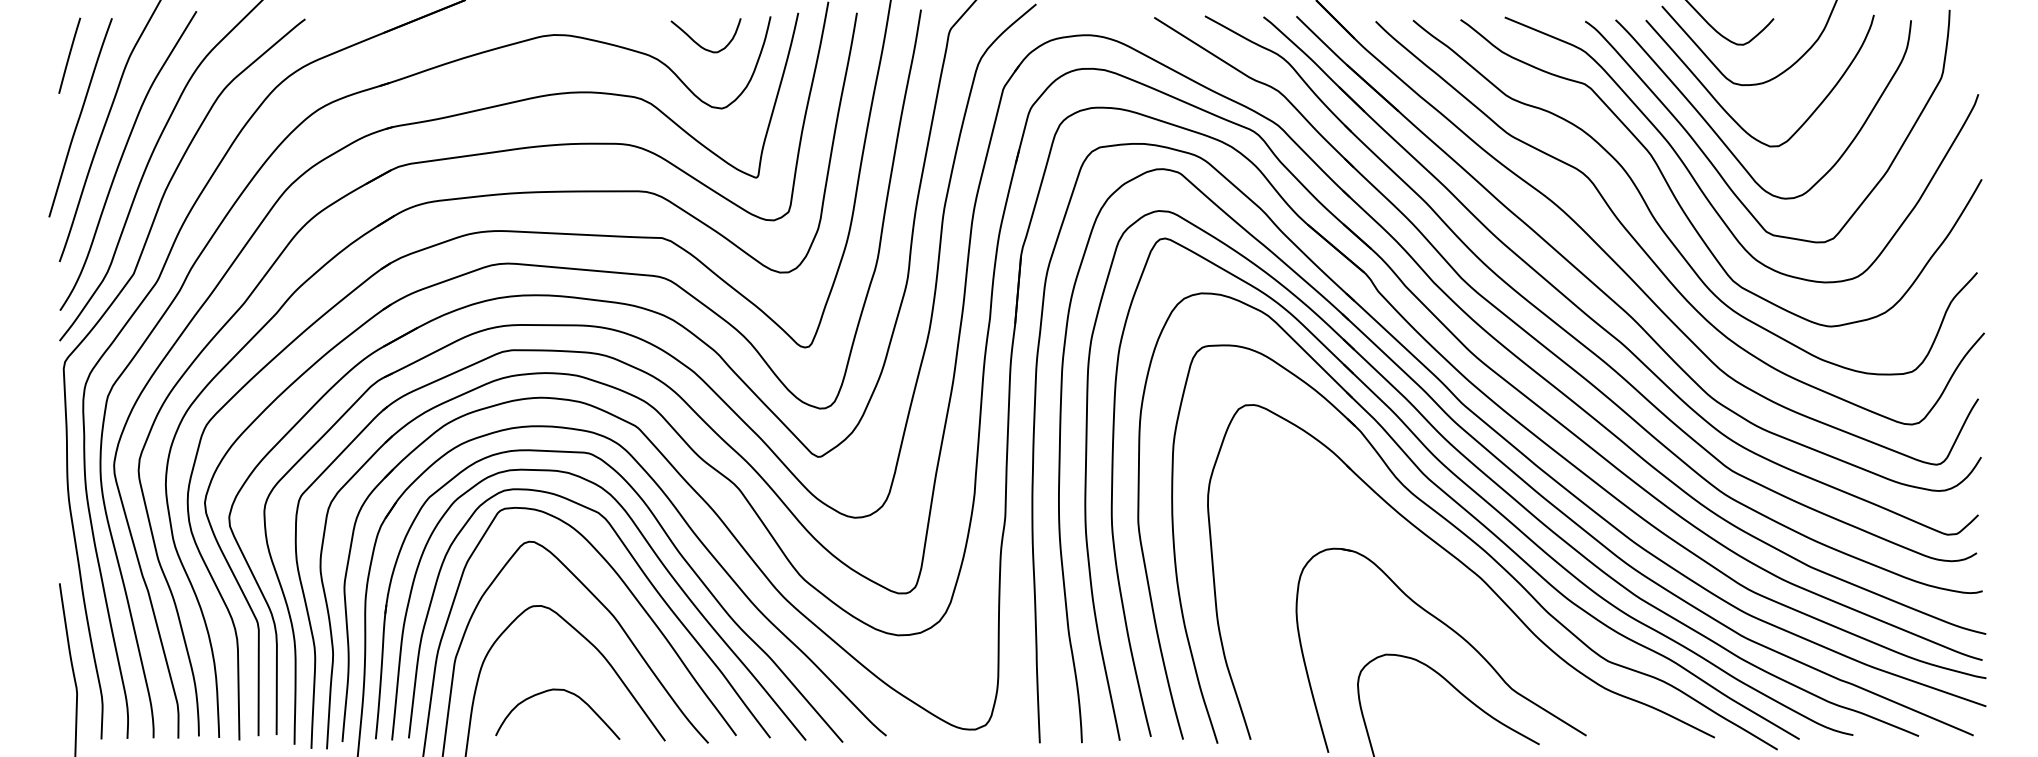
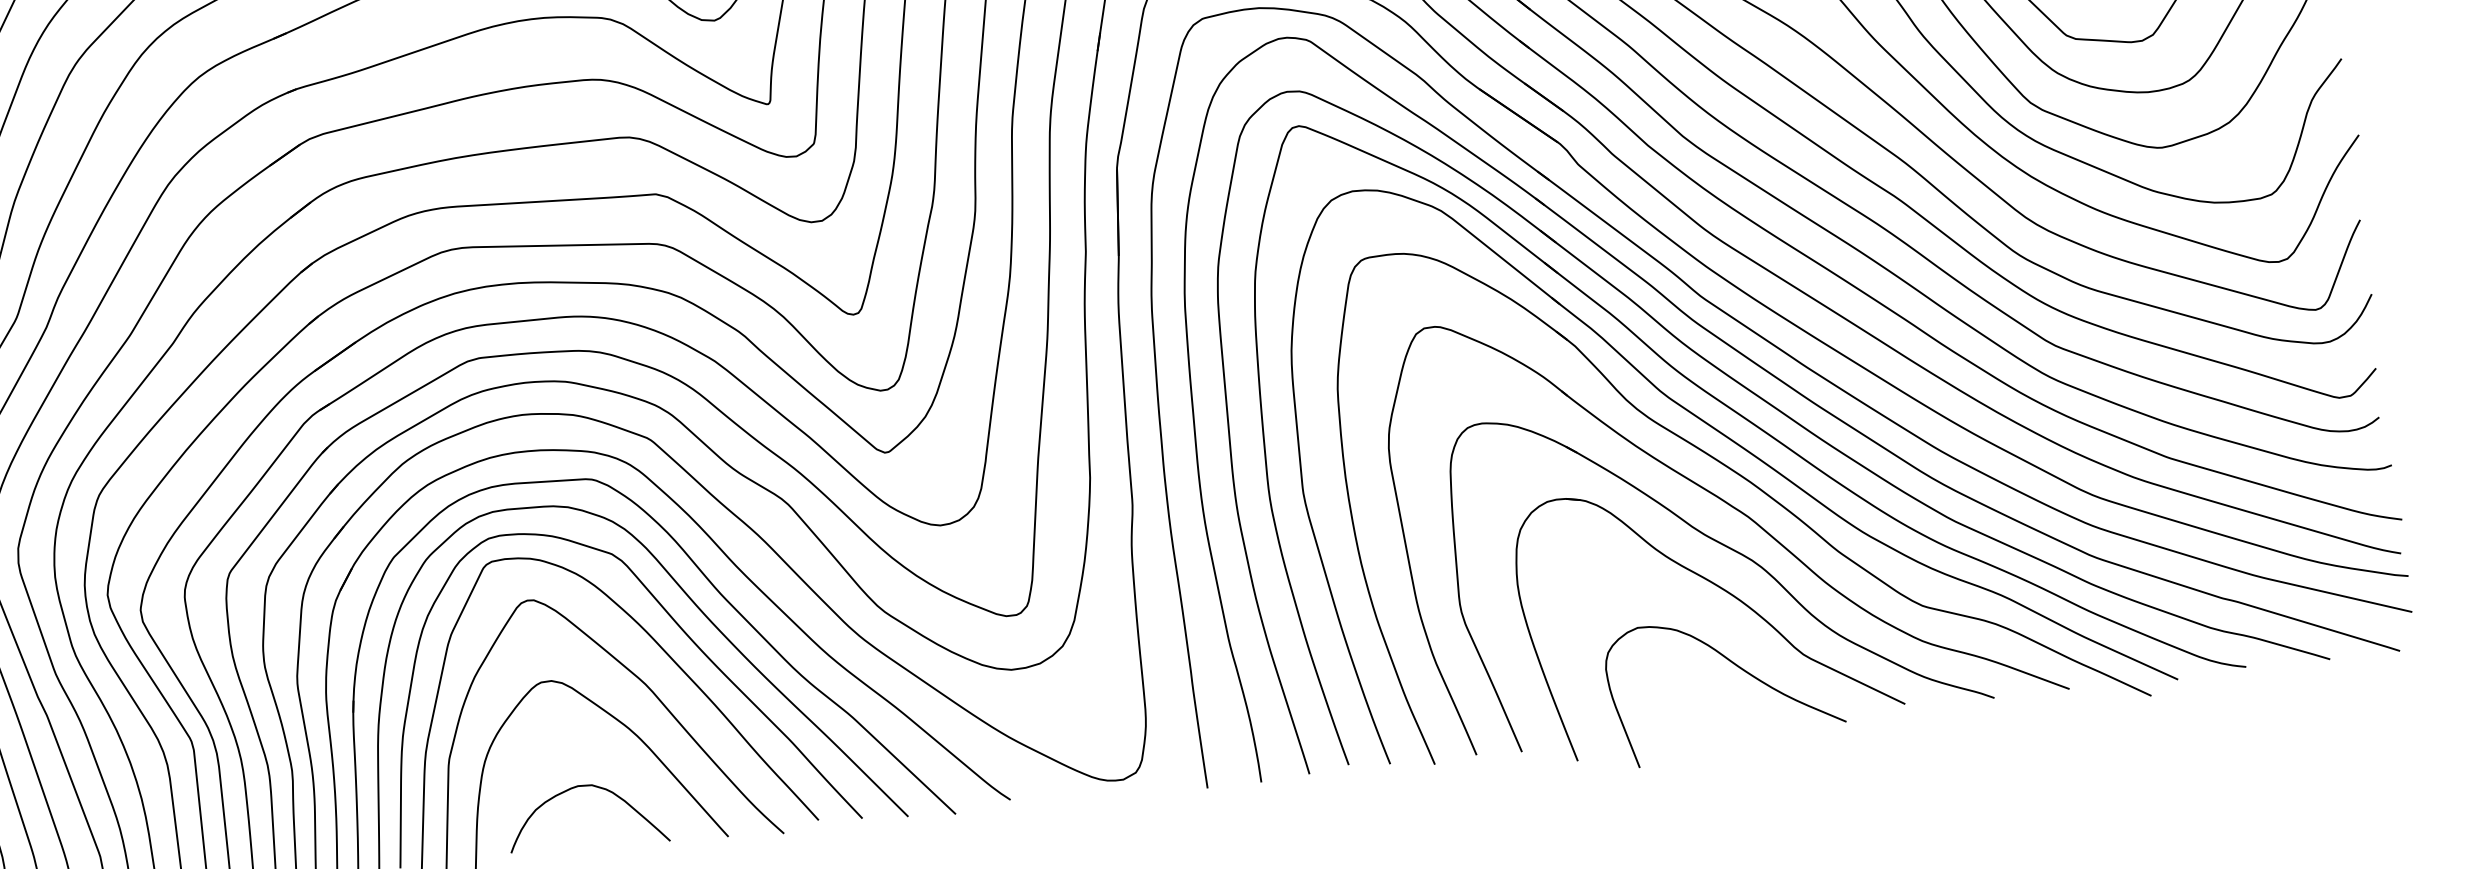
part: (1461, 600) -> (1727, 548), added

